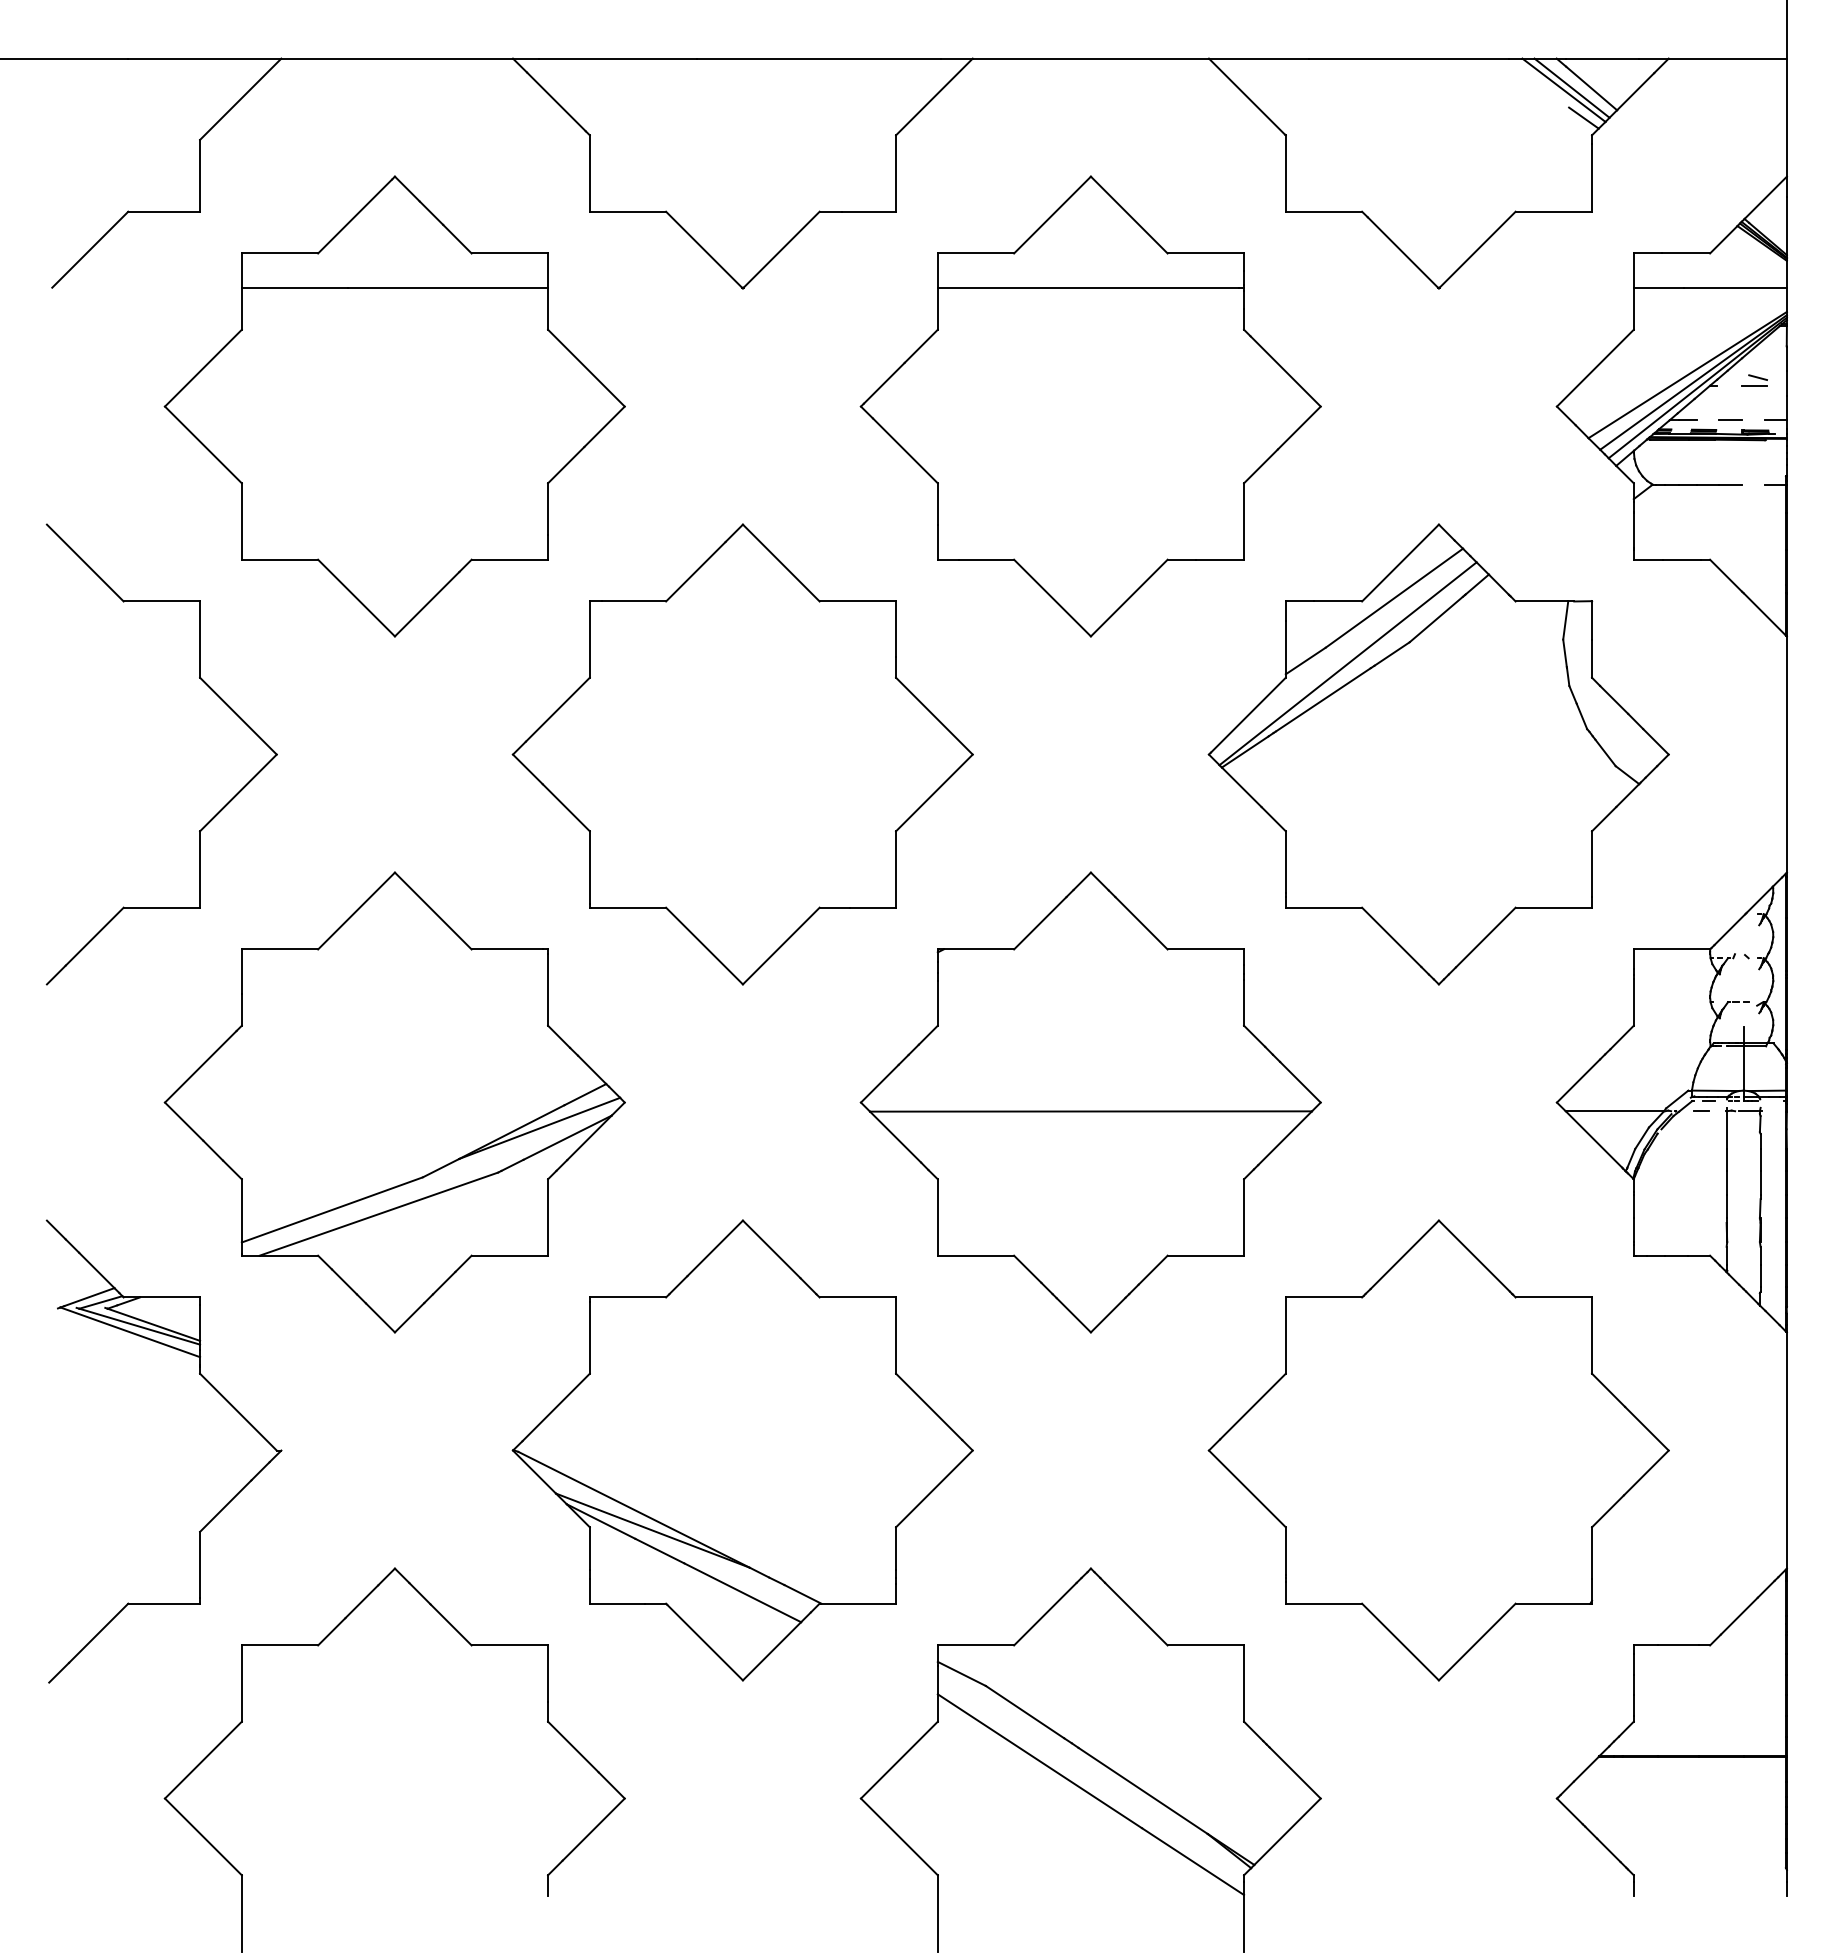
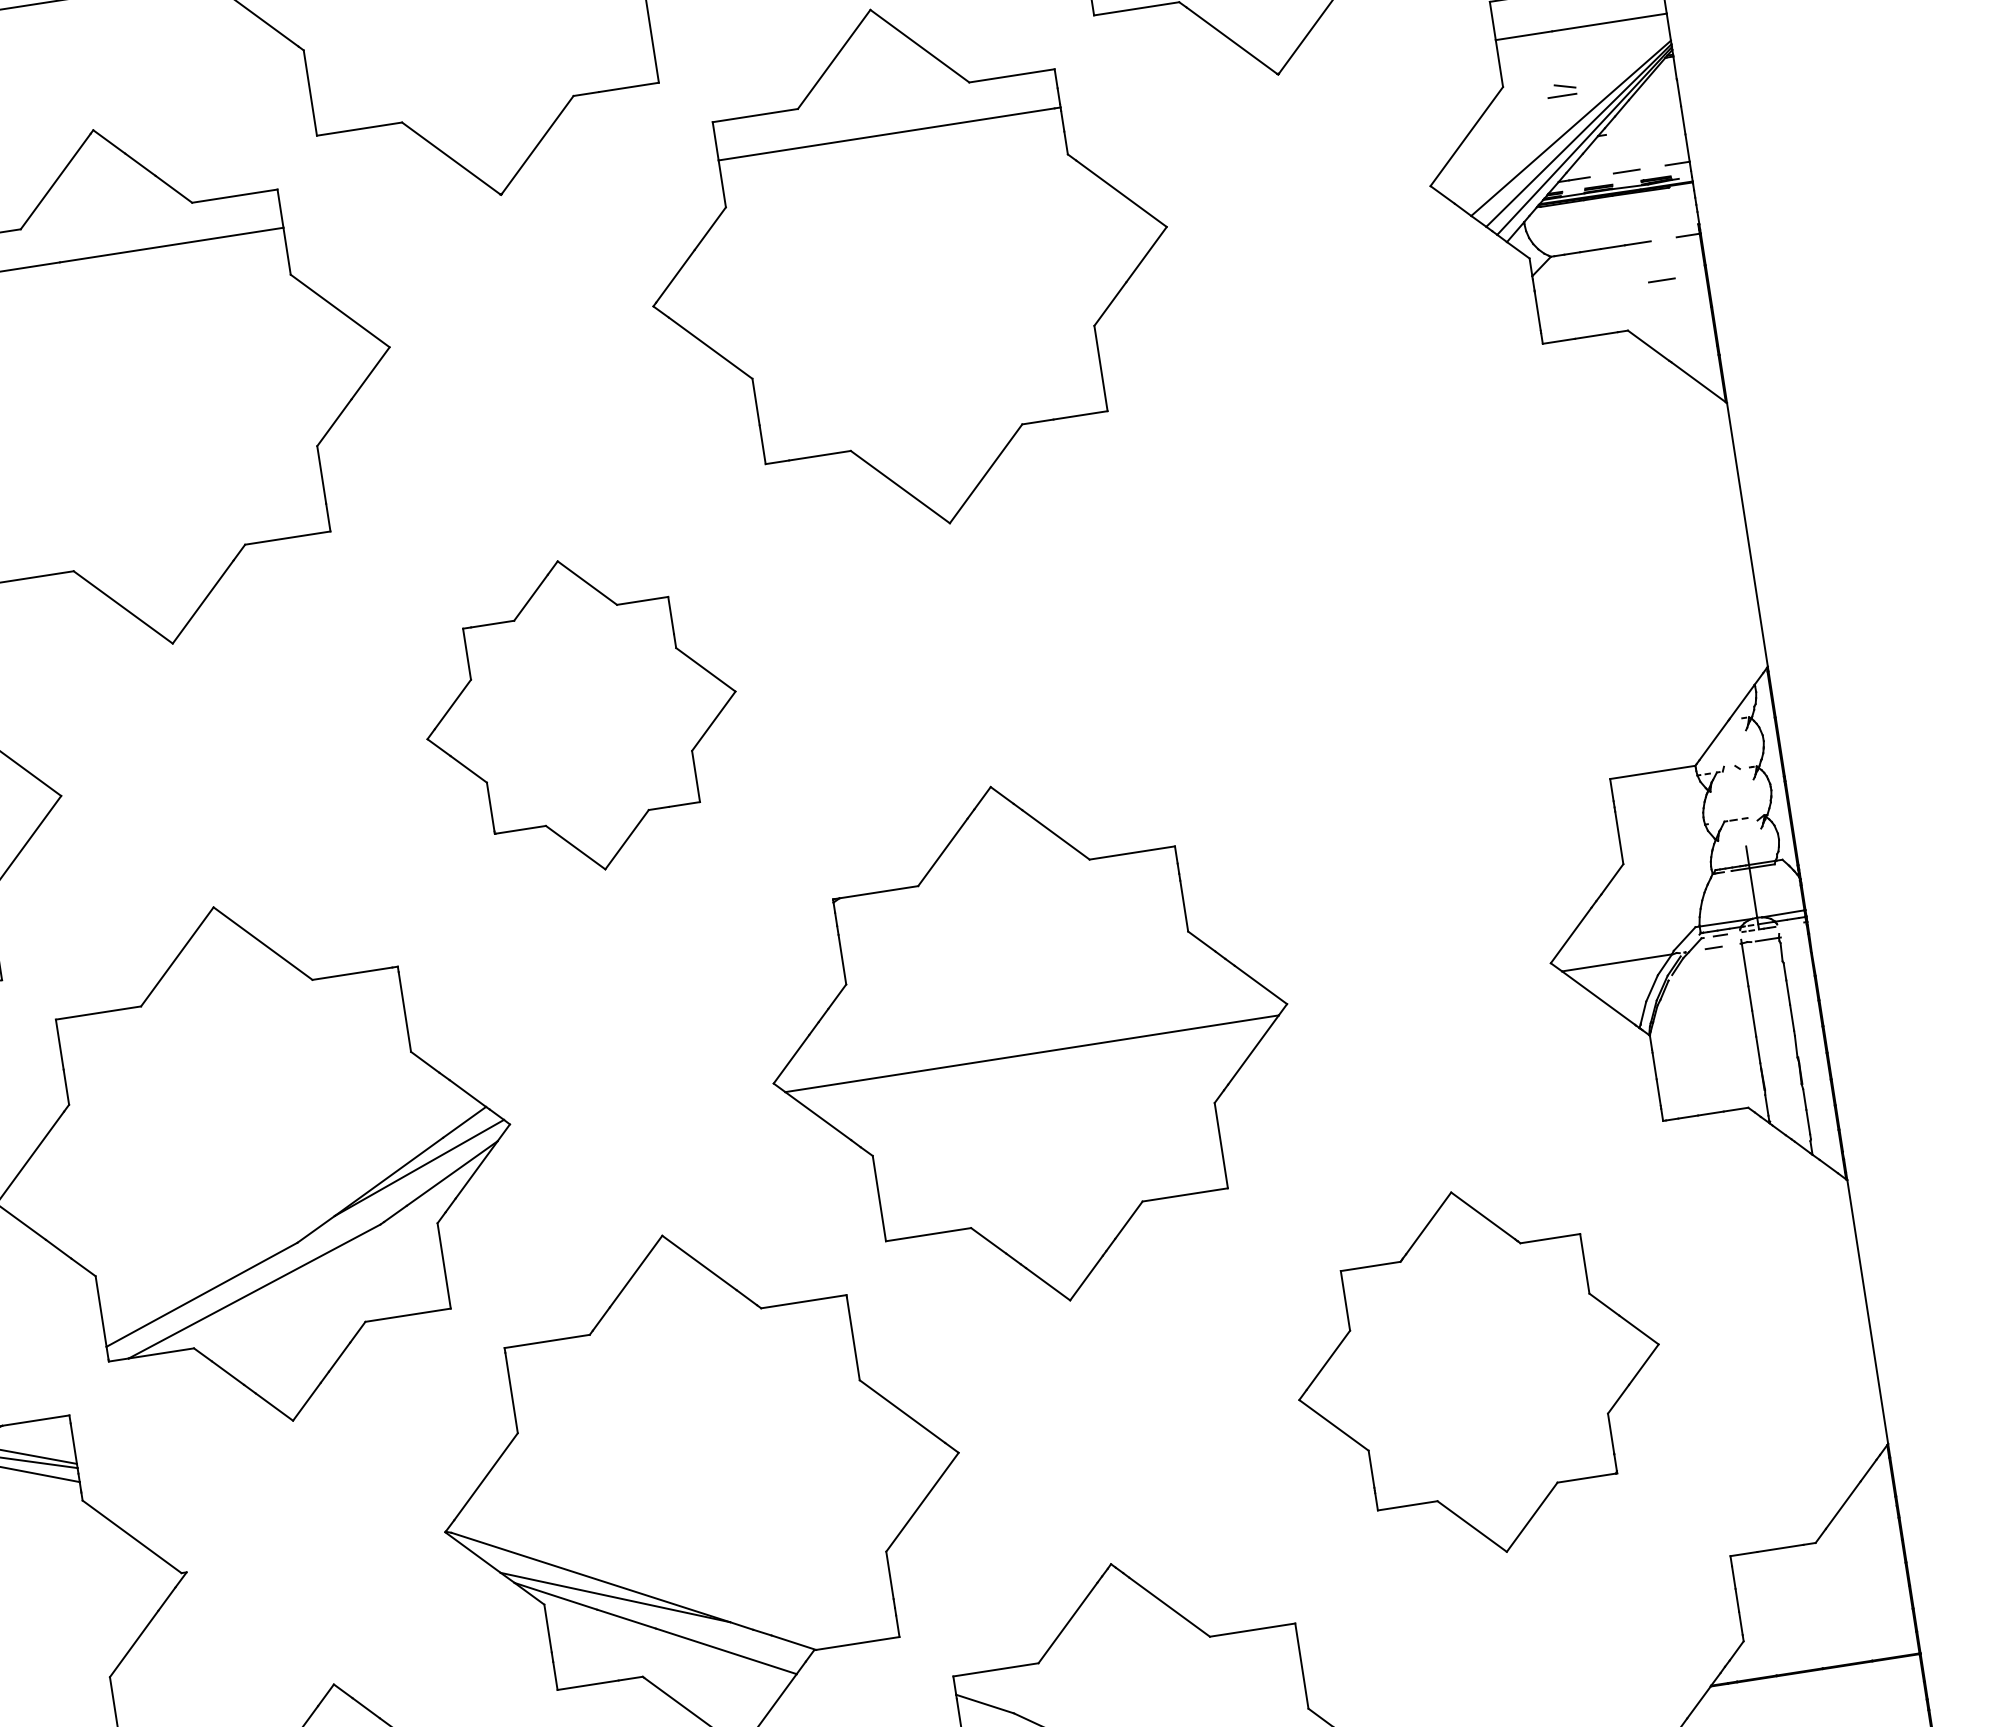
part: (1754, 380) -> (1561, 90), moved
line: (1746, 519) -> (1661, 279), added
part: (742, 754) -> (581, 715), size x0.6
part: (1438, 754) -> (1358, 595), removed
part: (1438, 1450) -> (1478, 1372), size x0.7

